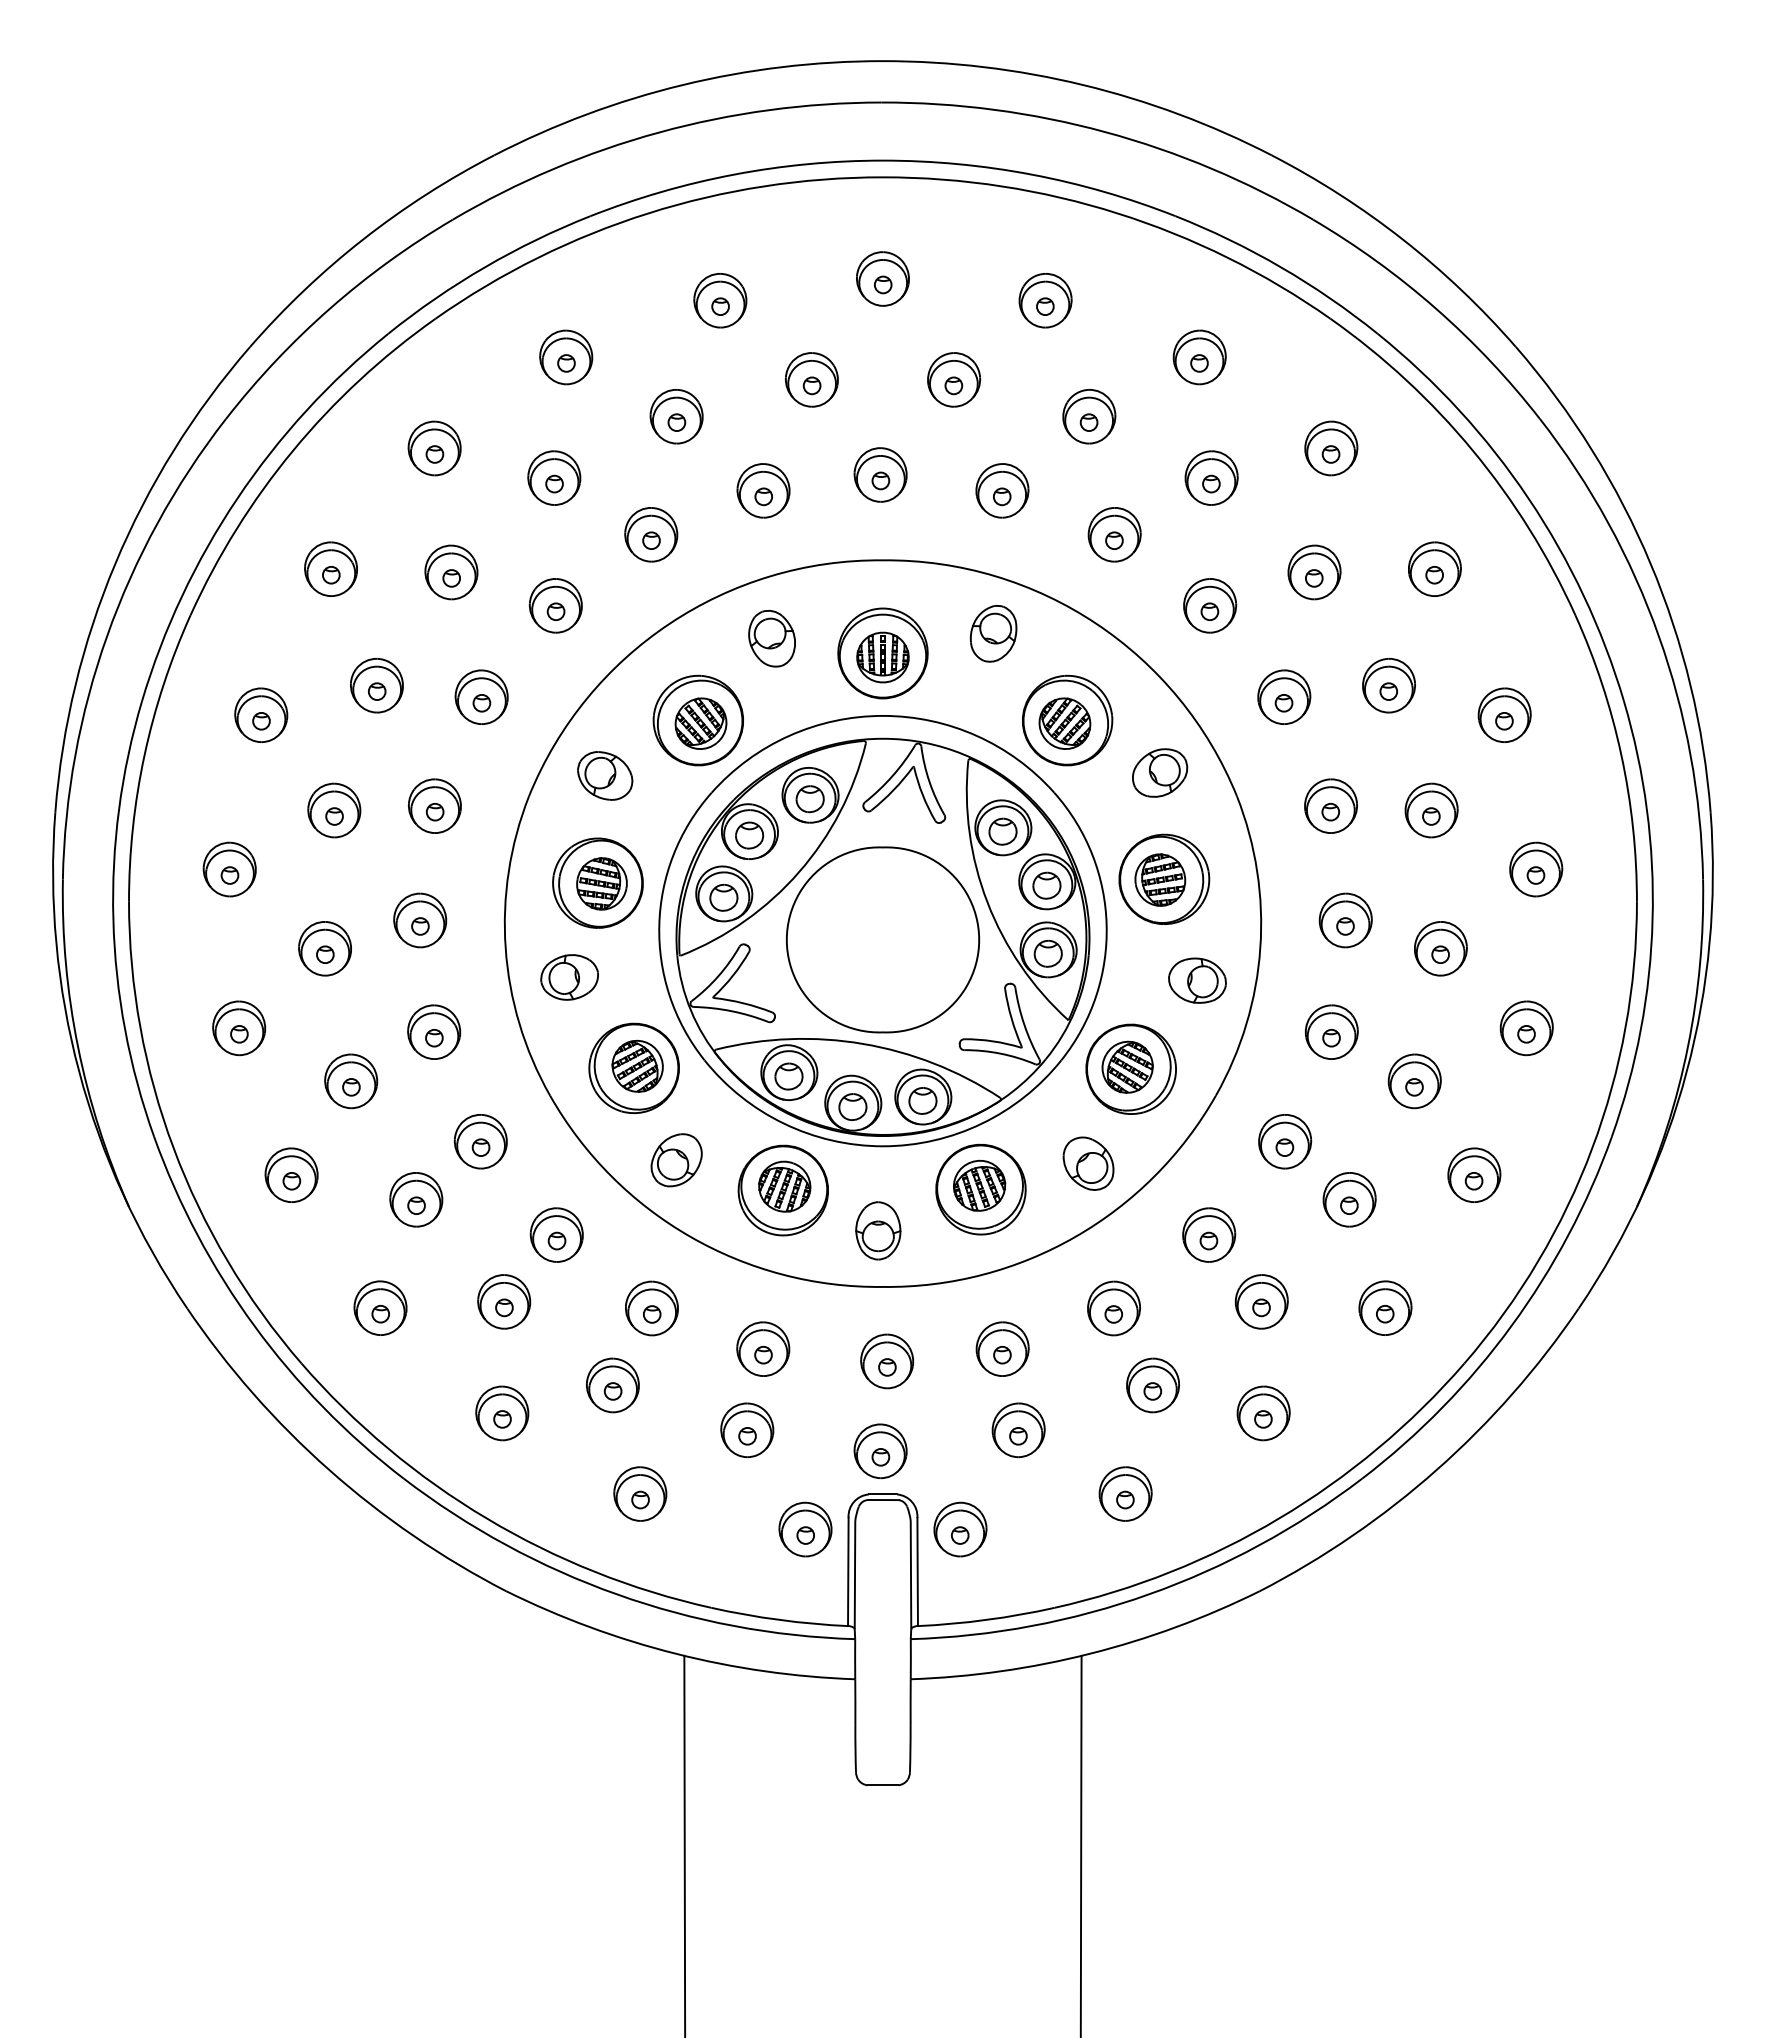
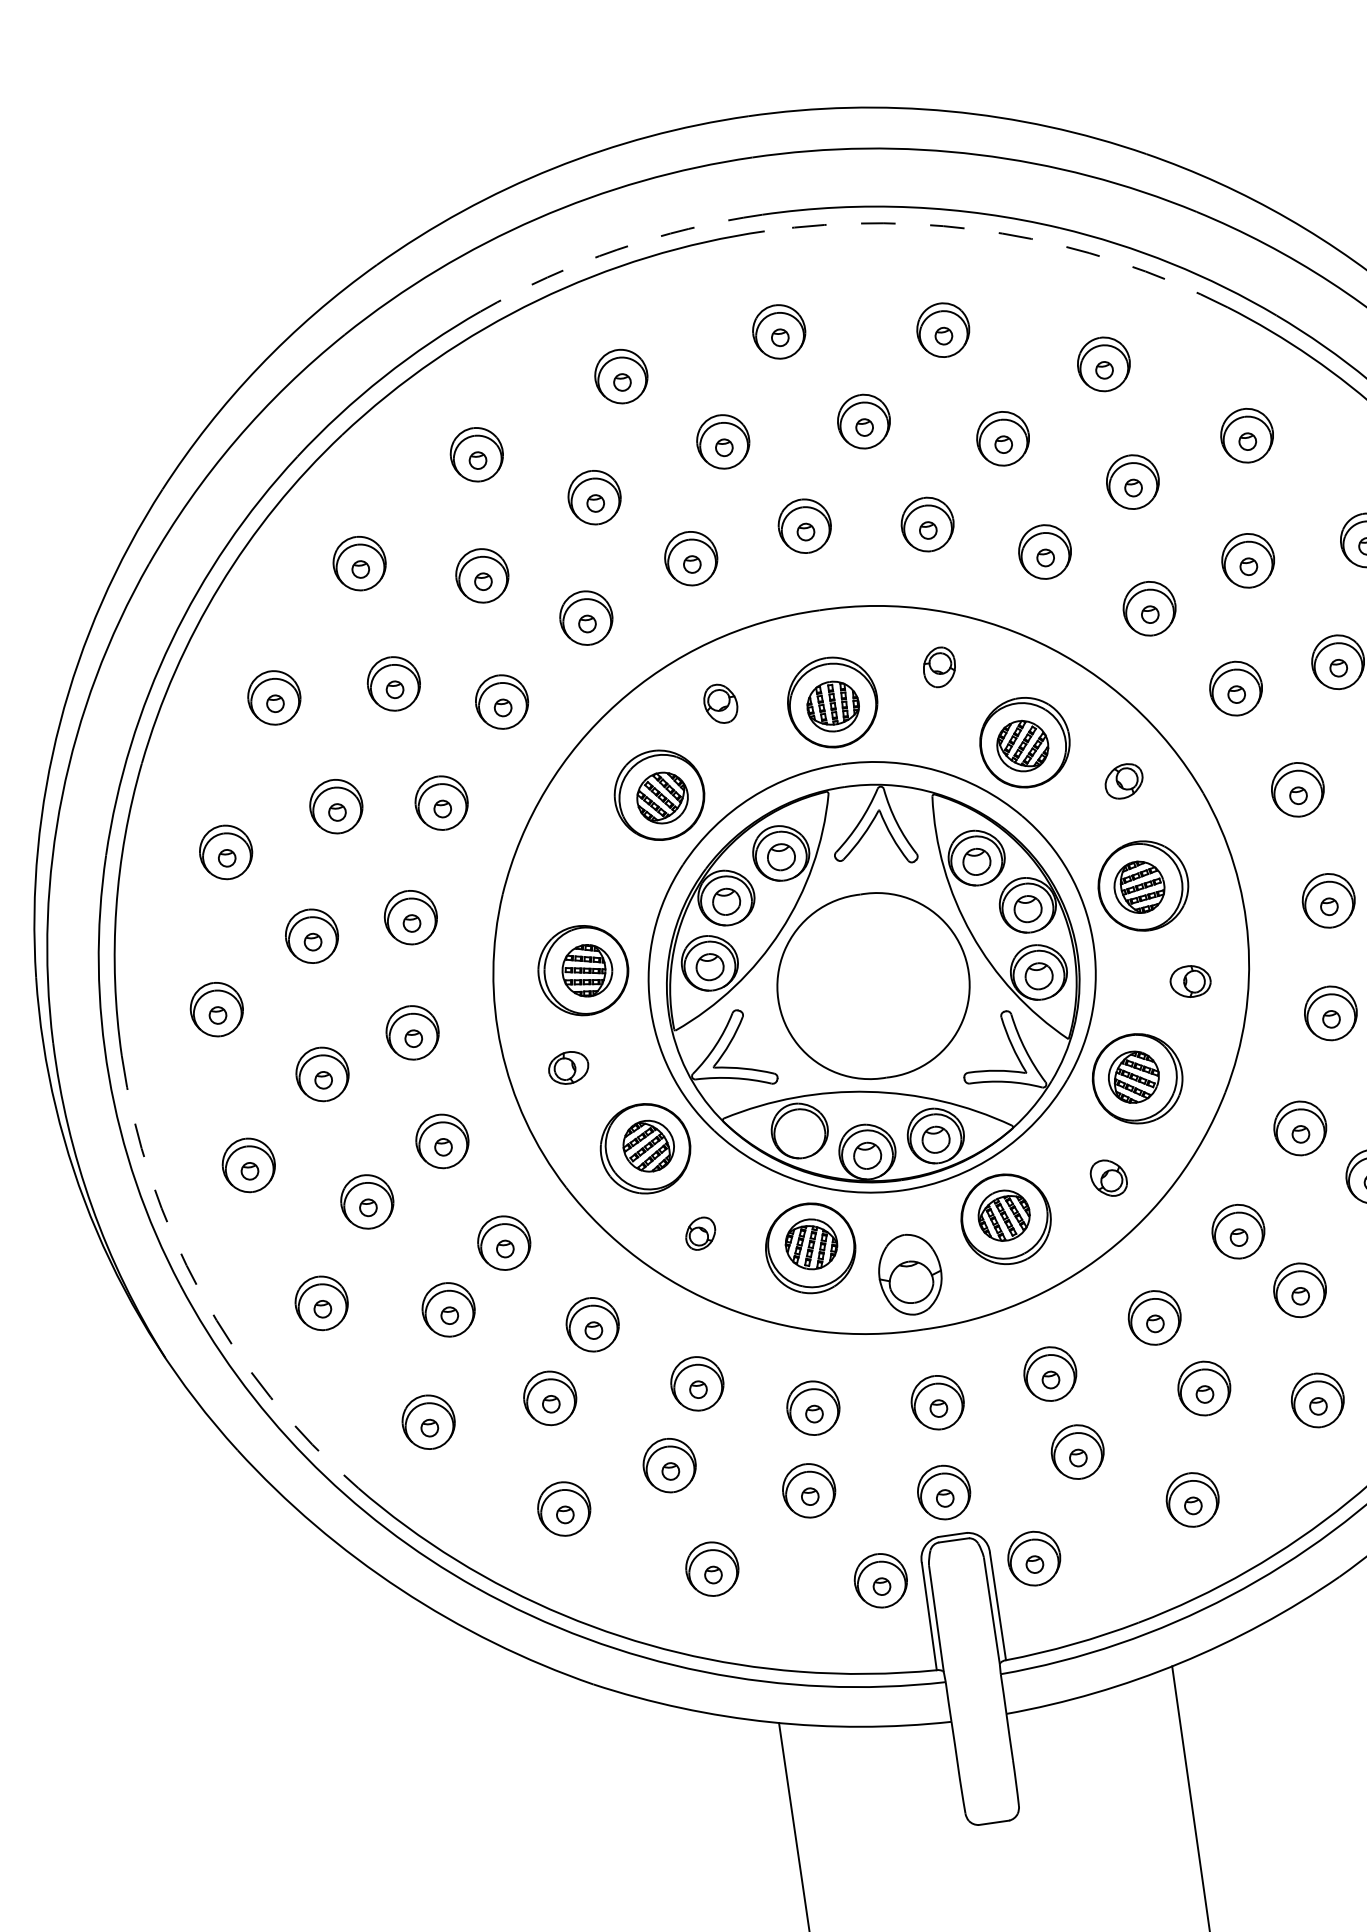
arc: (734, 174) -> (617, 249), solid -> dashed
arc: (1117, 213) -> (1002, 233), solid -> dashed
part: (993, 633) -> (939, 667), size x0.7
part: (771, 638) -> (720, 703), size x0.7
part: (1160, 772) -> (1124, 780), size x0.7
part: (605, 775) -> (575, 862), removed
part: (569, 977) -> (568, 1067), size x0.7
part: (1197, 980) -> (1190, 981), size x0.7
part: (788, 1076) -> (799, 1134), removed
arc: (173, 1148) -> (201, 1293), solid -> dashed
part: (676, 1160) -> (700, 1233), size x0.6
part: (1088, 1163) -> (1108, 1178), size x0.7
part: (878, 1230) -> (910, 1274), size x1.4

